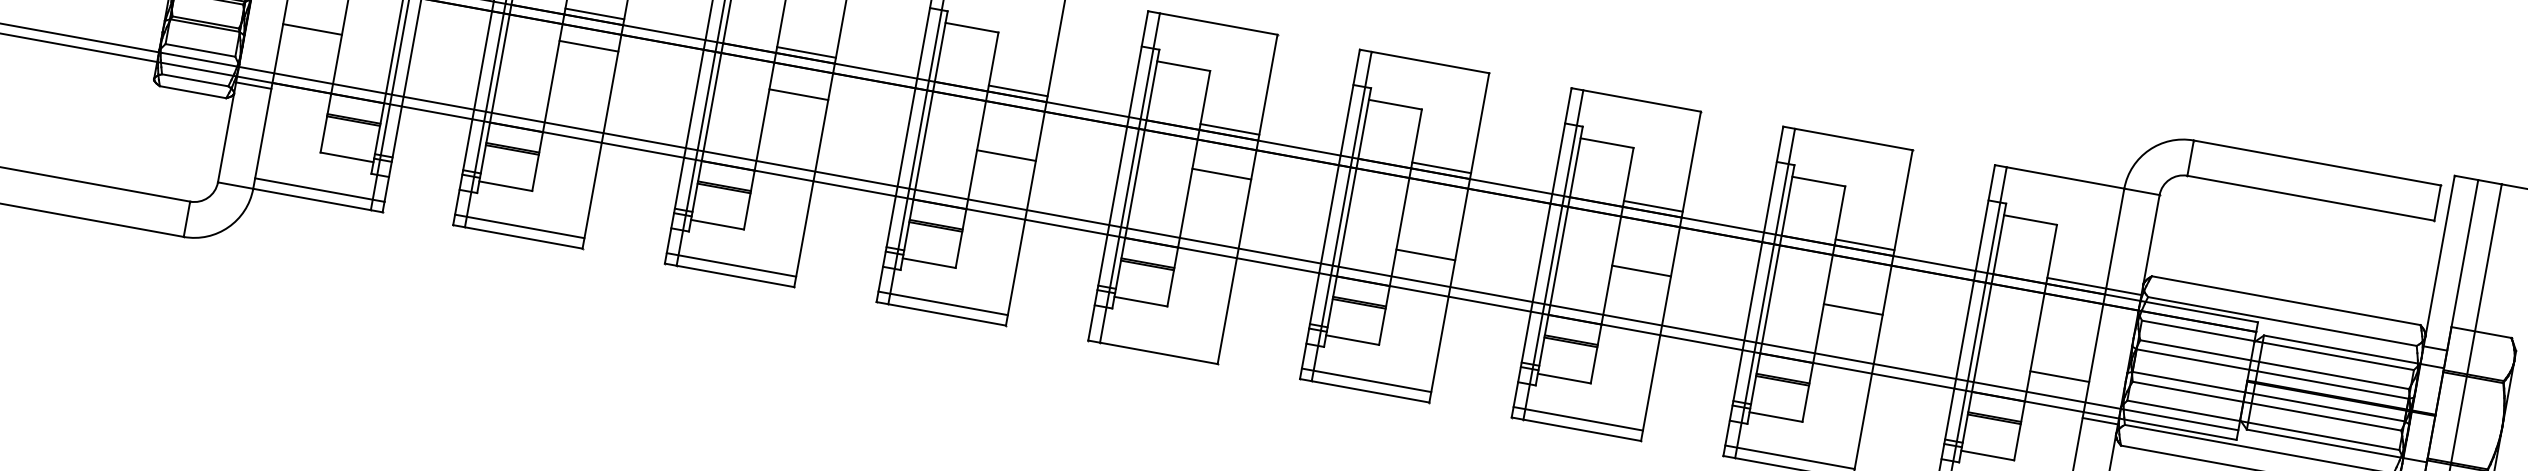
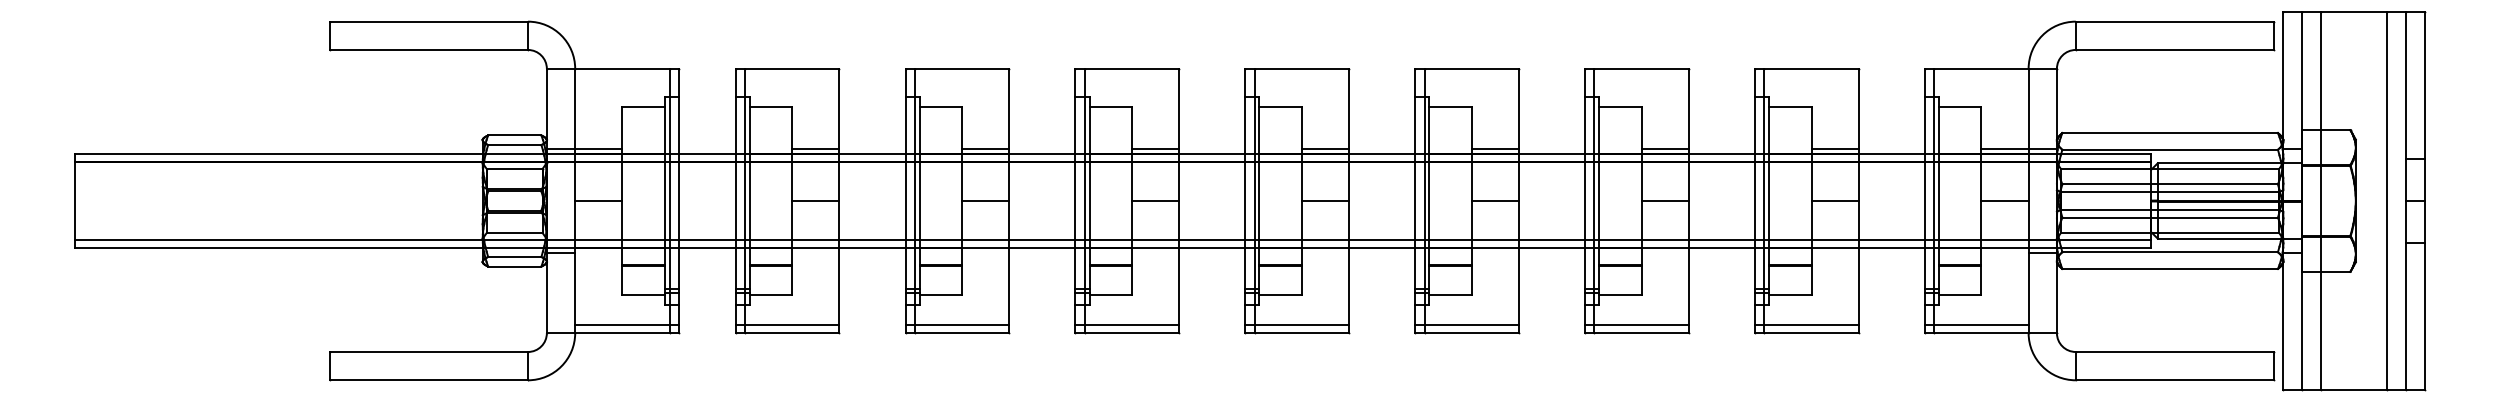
line: (588, 45) -> (815, 200), moved
line: (798, 94) -> (985, 200), moved
line: (1221, 173) -> (1325, 200), moved
line: (1424, 254) -> (1494, 200), moved
line: (1155, 341) -> (1297, 324), added
line: (2059, 375) -> (2004, 200), moved

